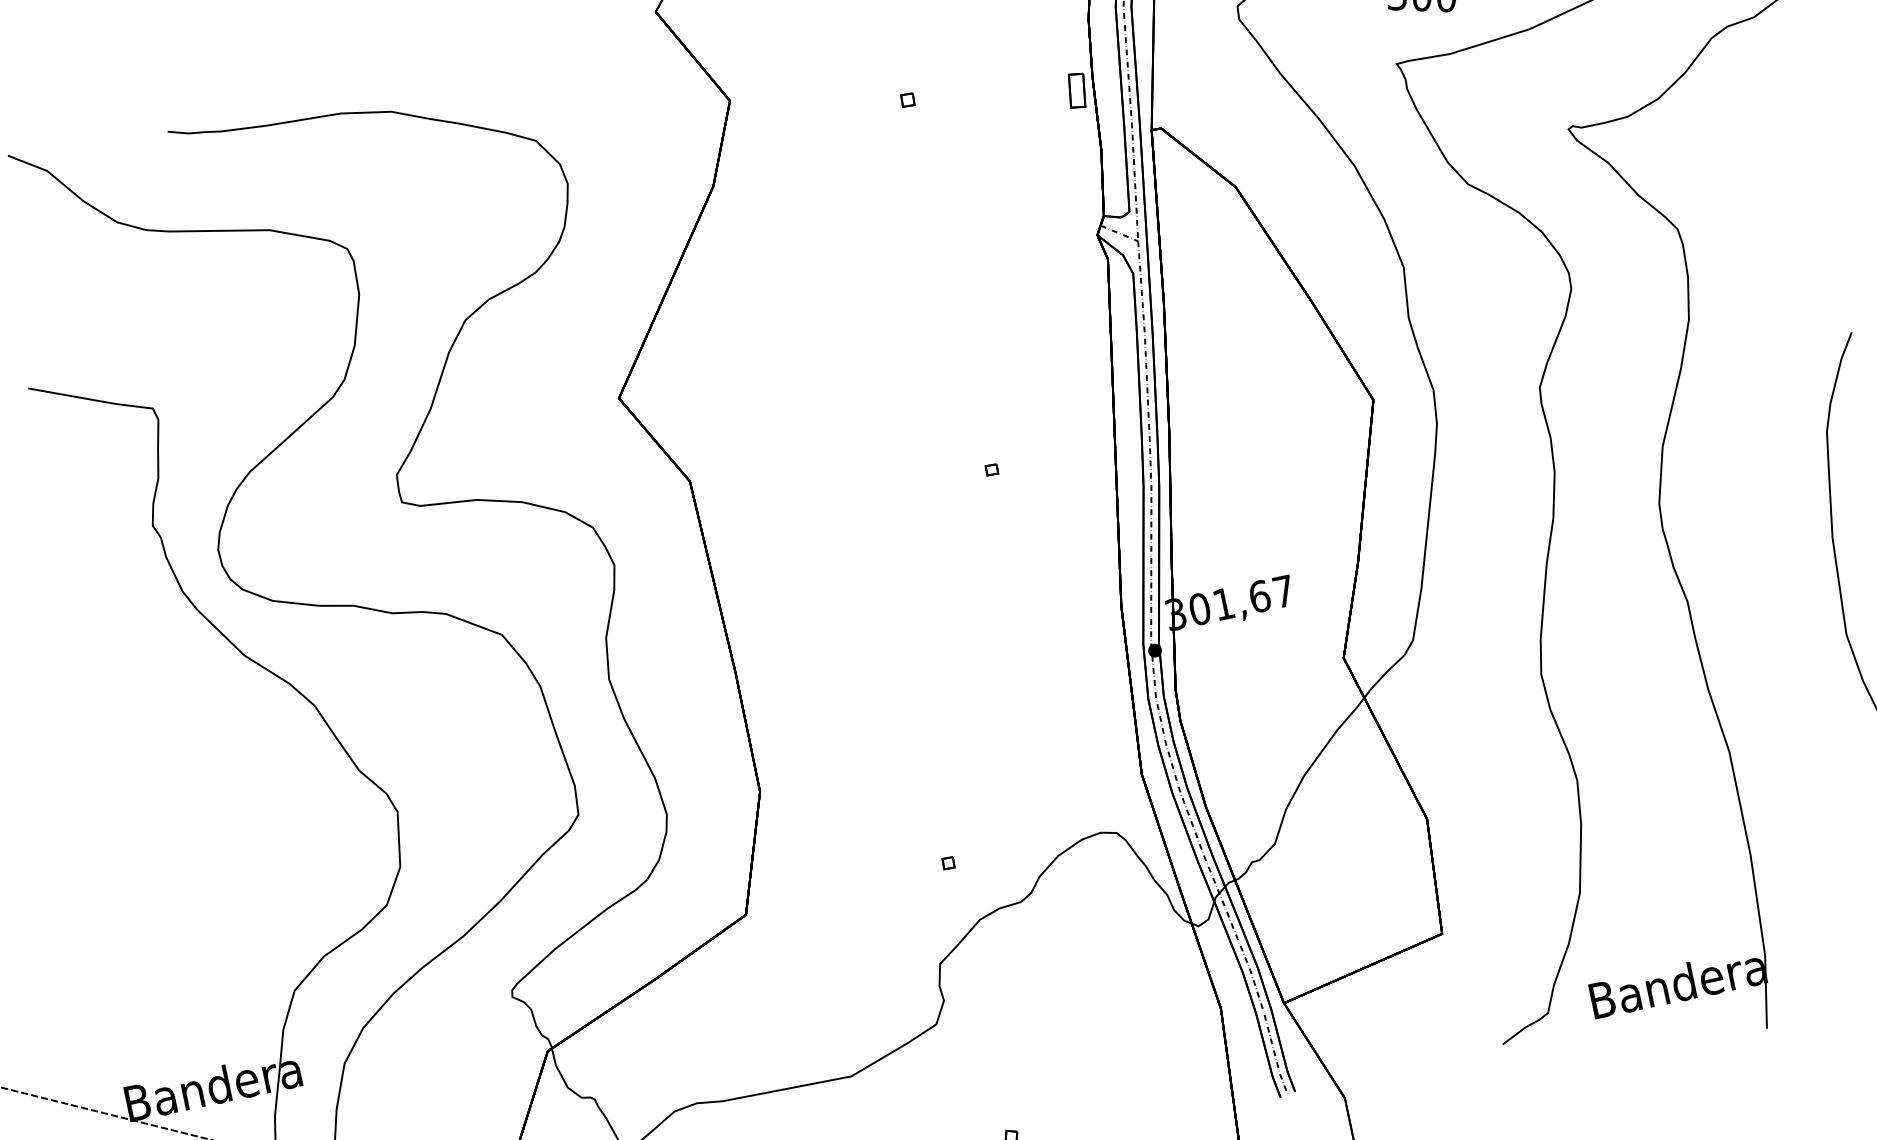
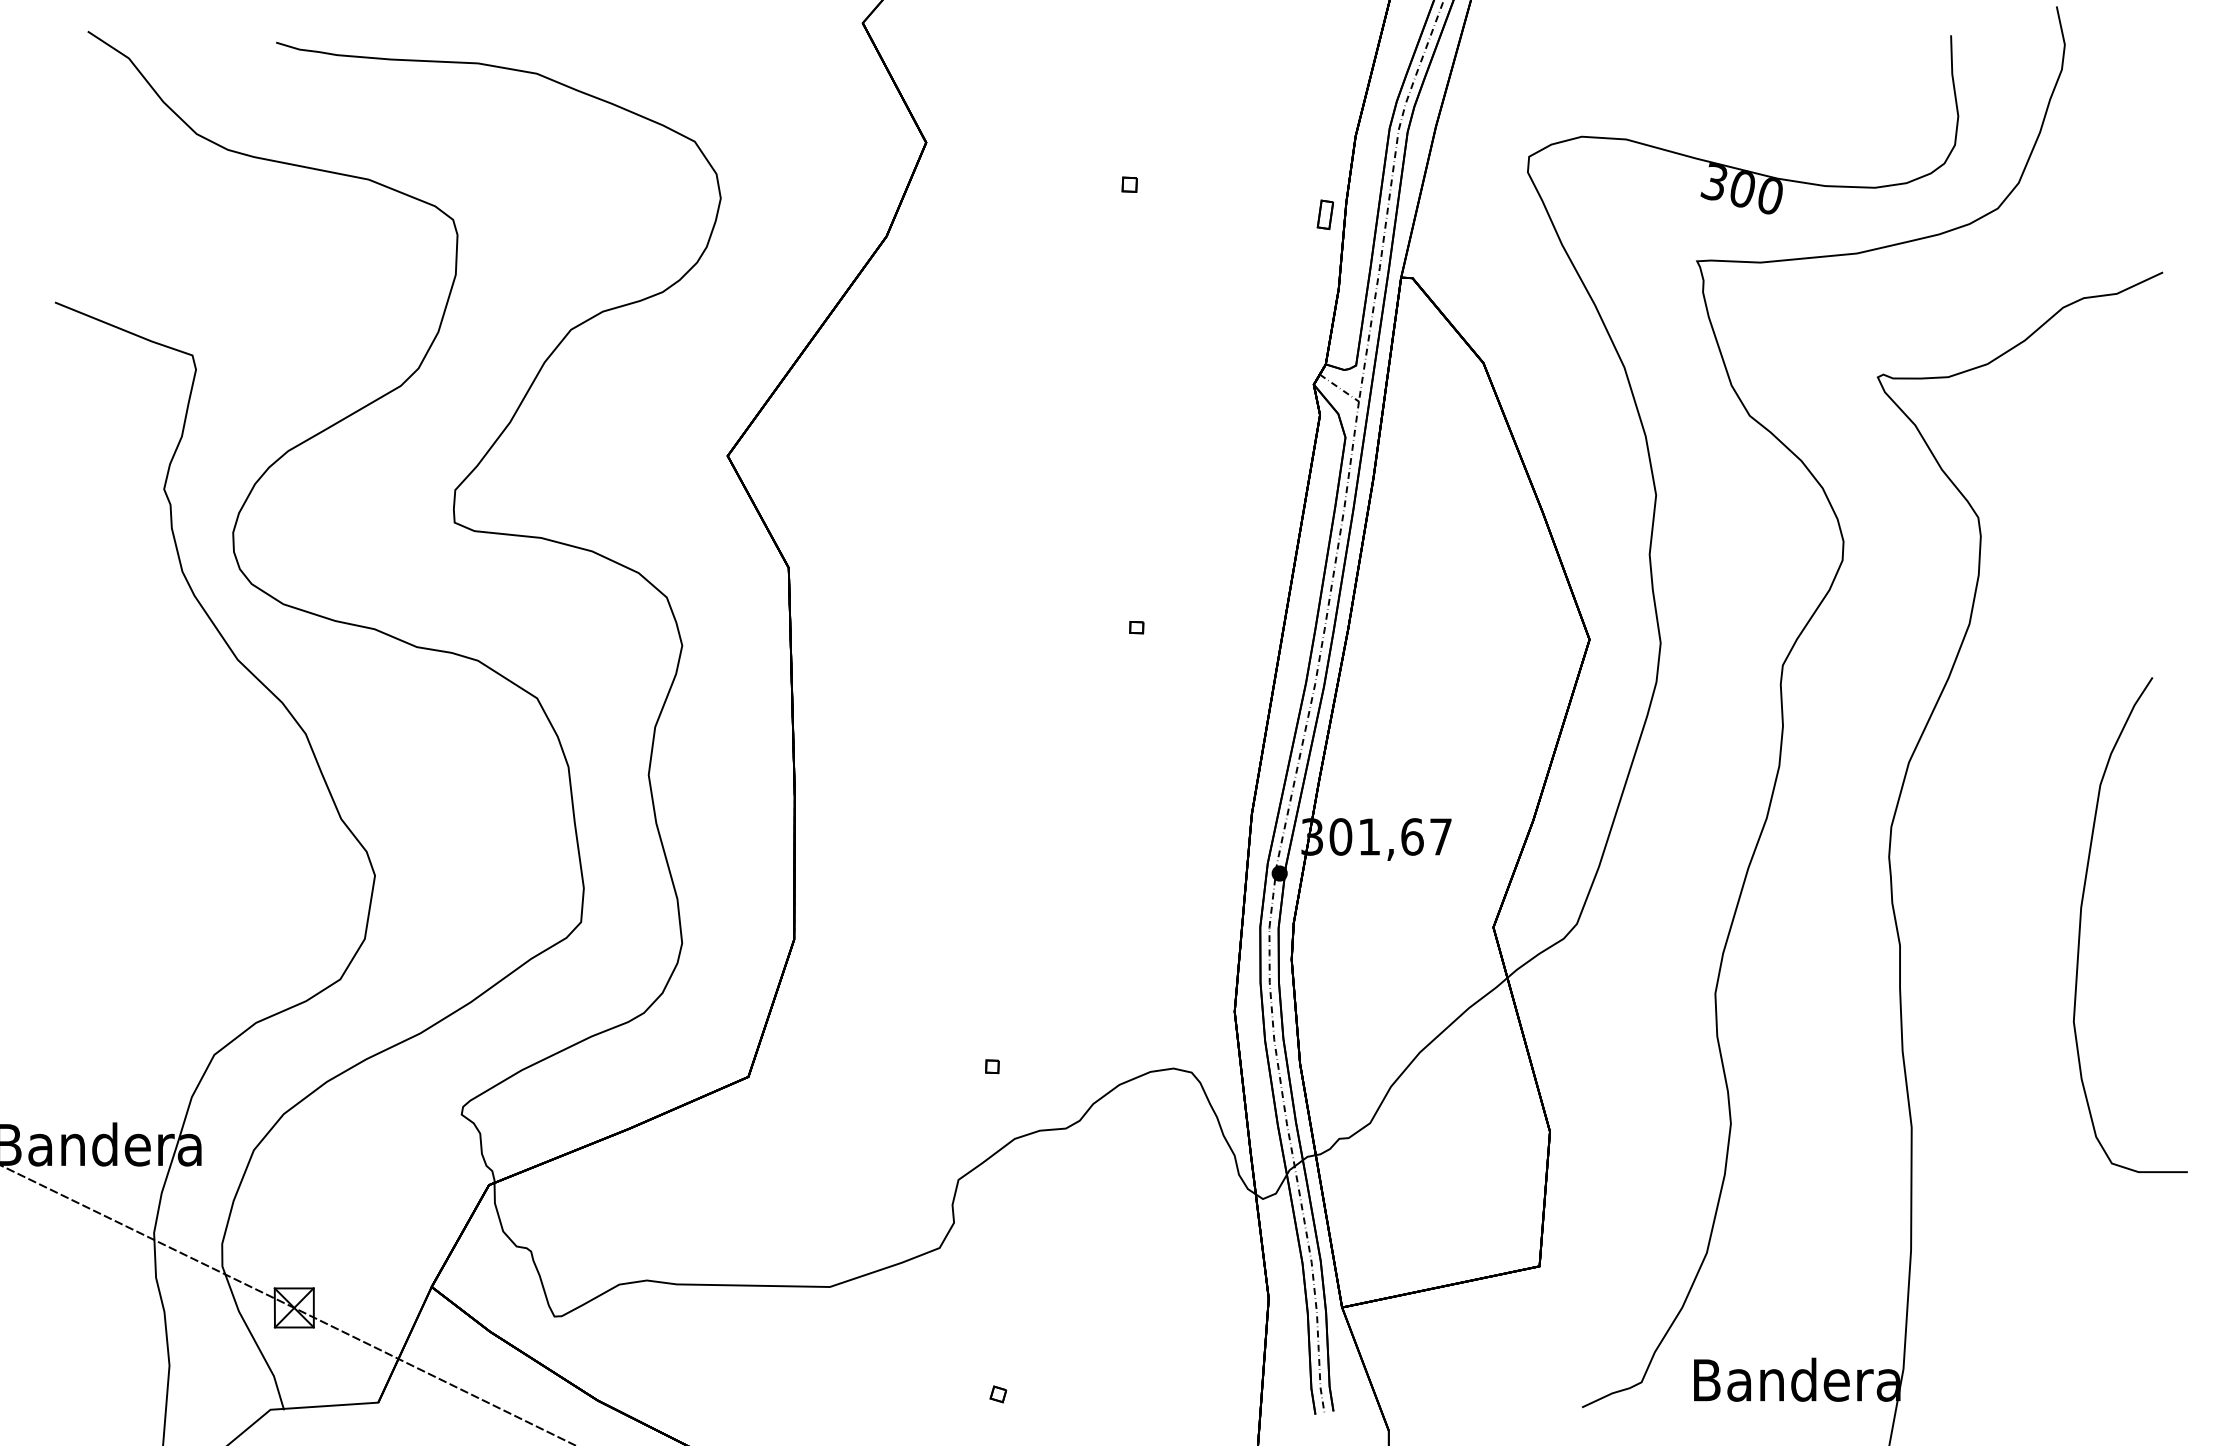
part: (1077, 90) -> (1325, 214), size x0.7

